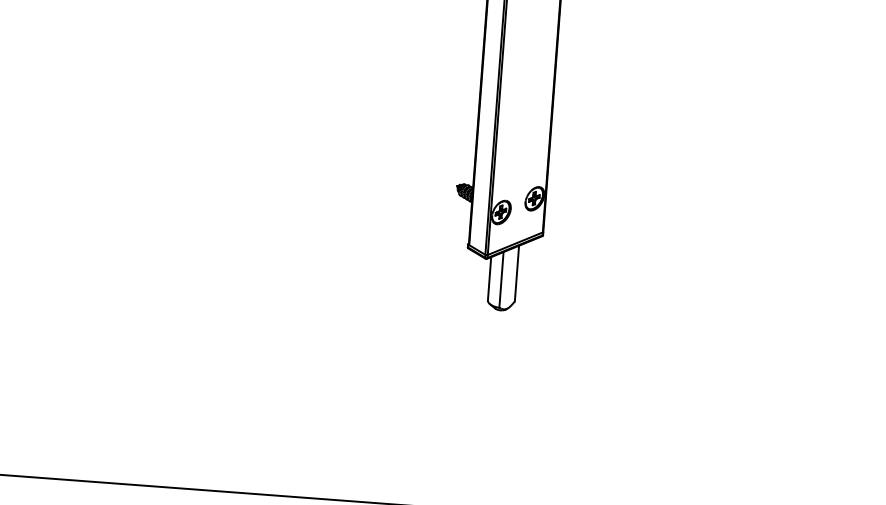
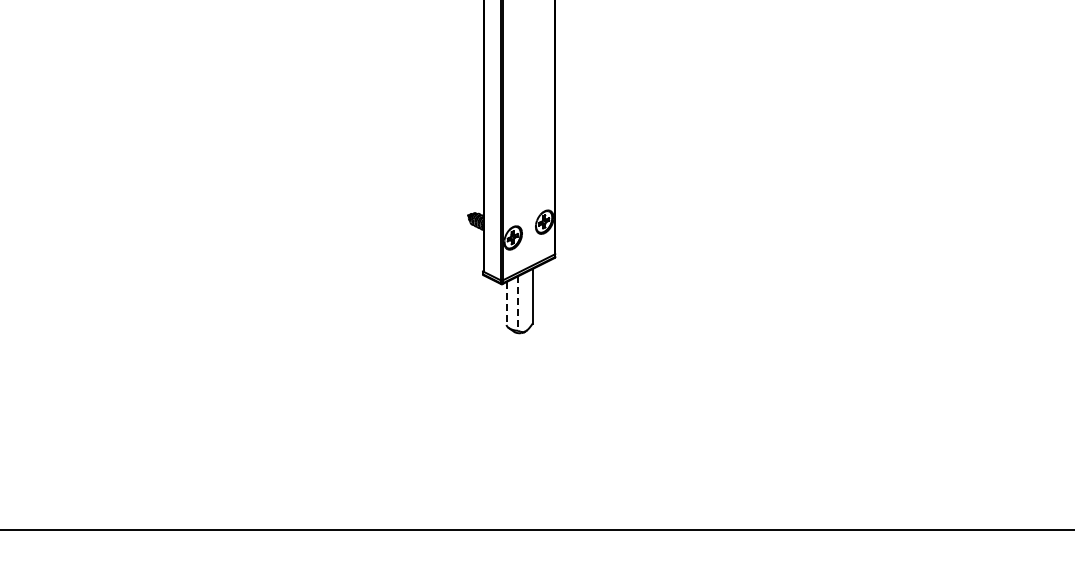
line: (489, 279) -> (506, 304), solid -> dashed
line: (501, 280) -> (518, 304), solid -> dashed

